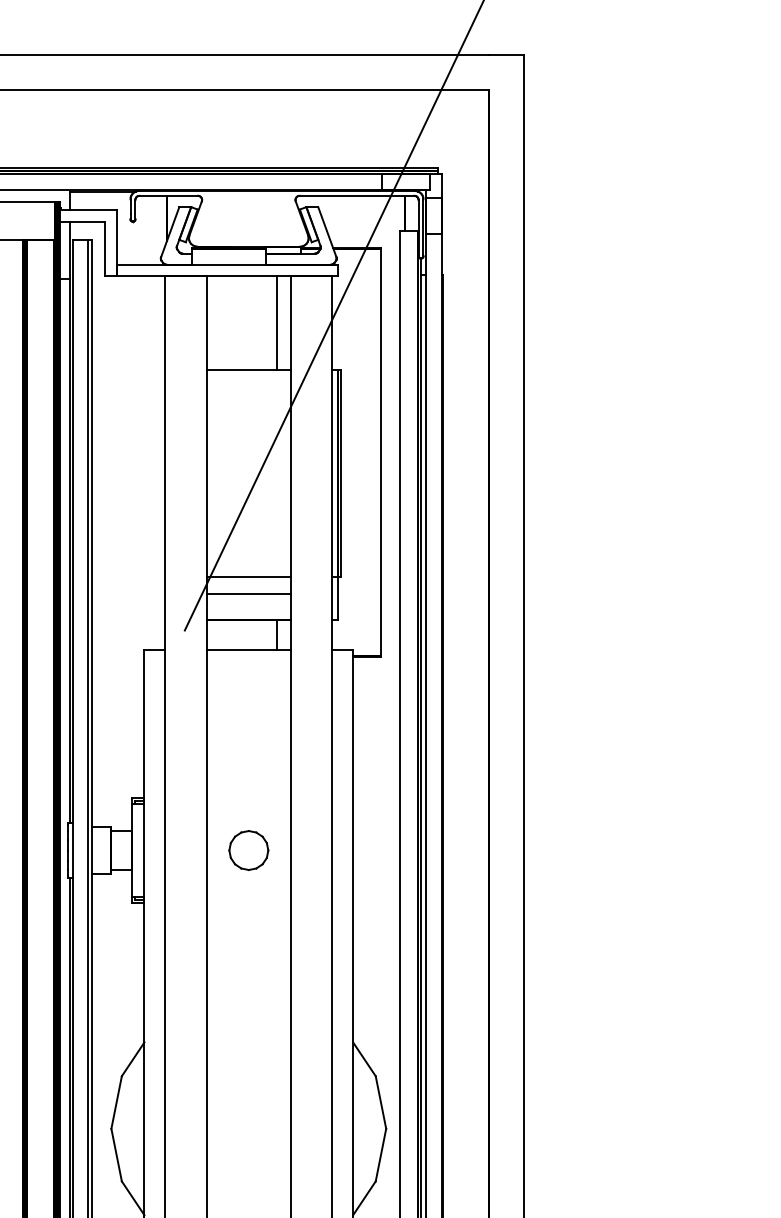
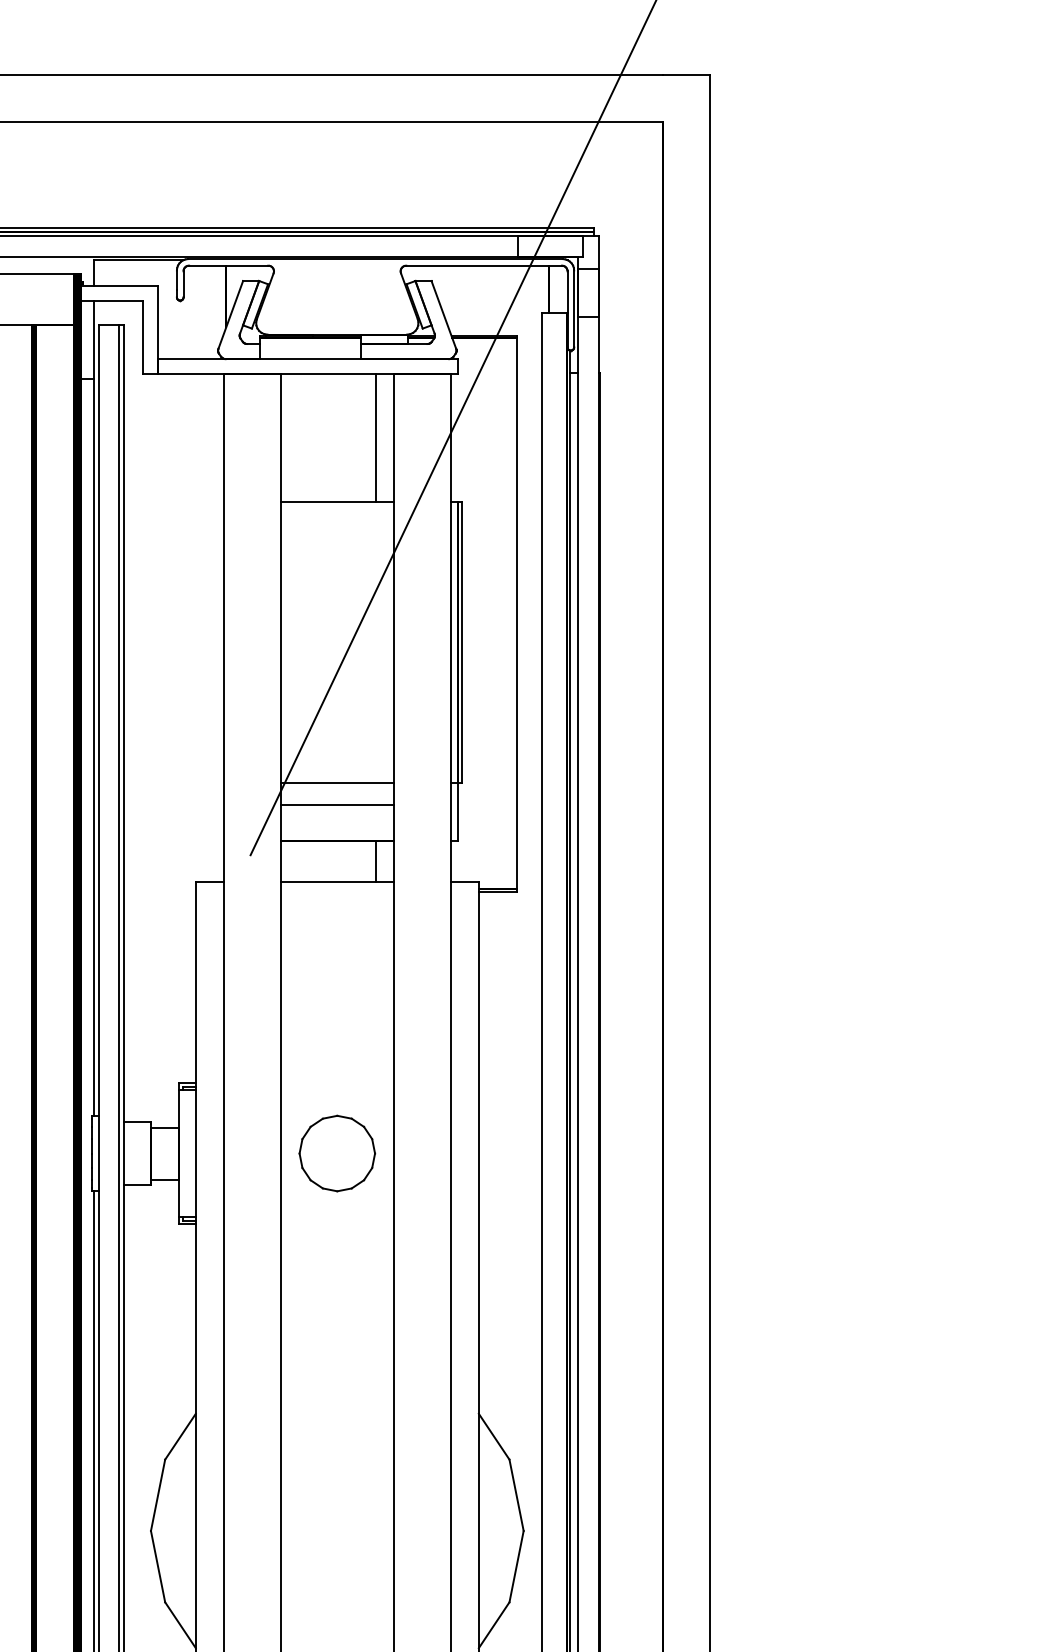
part: (248, 850) -> (336, 1153), size x1.43

